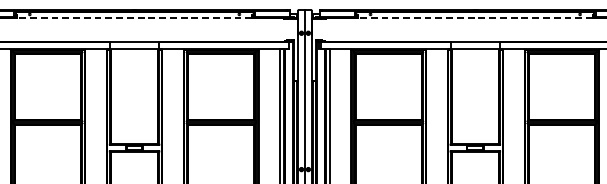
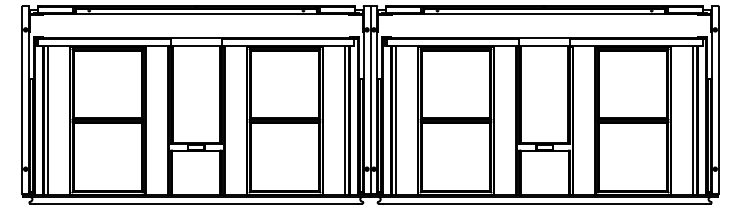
line: (133, 18) -> (195, 14), dashed -> solid
line: (475, 18) -> (544, 14), dashed -> solid

